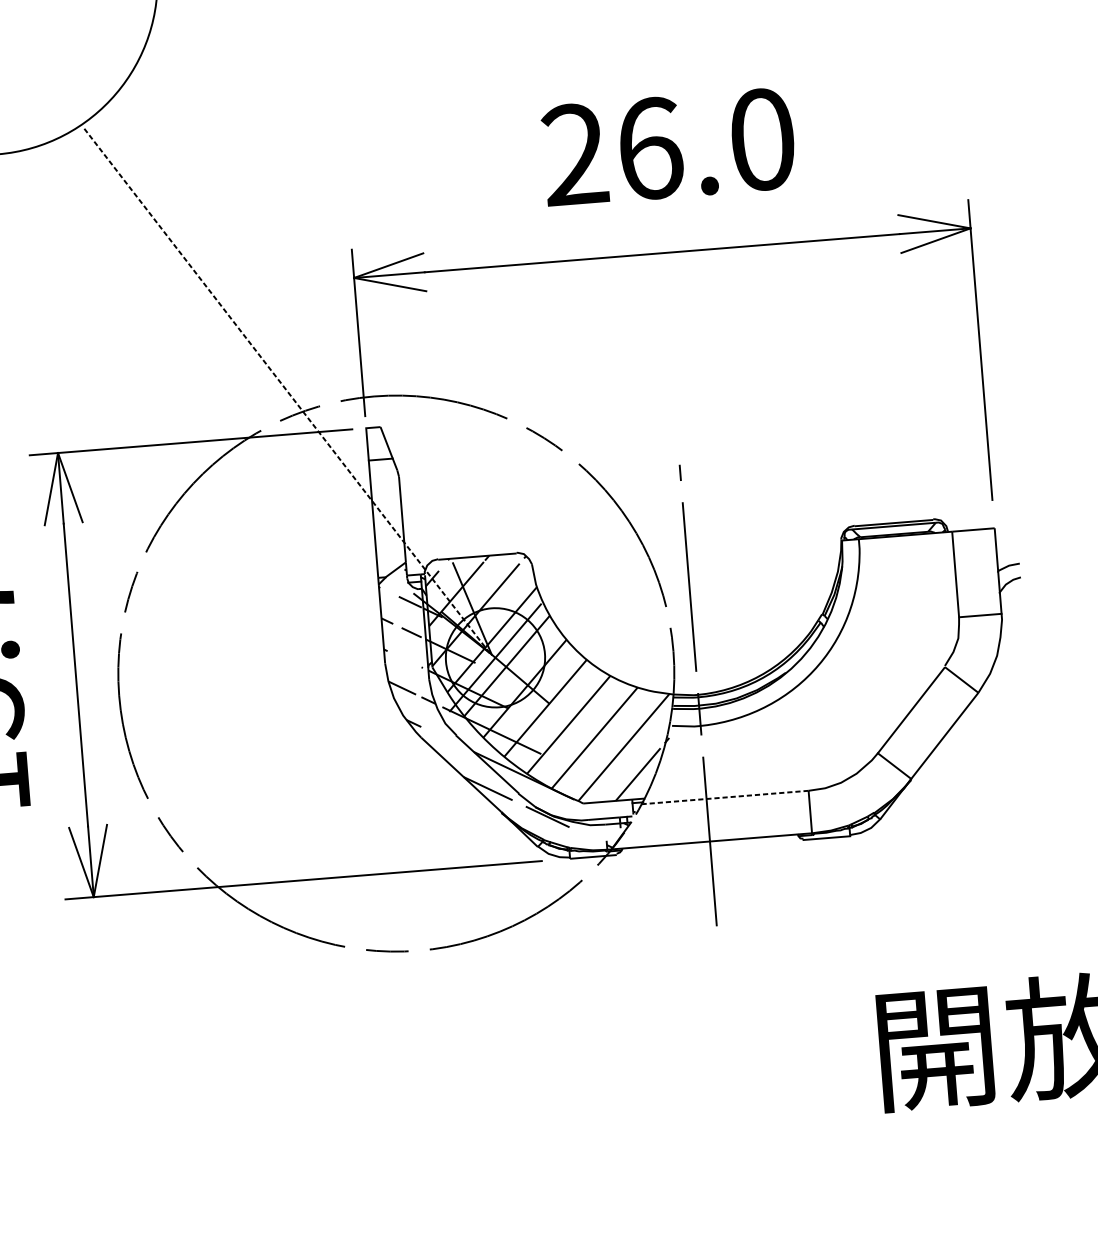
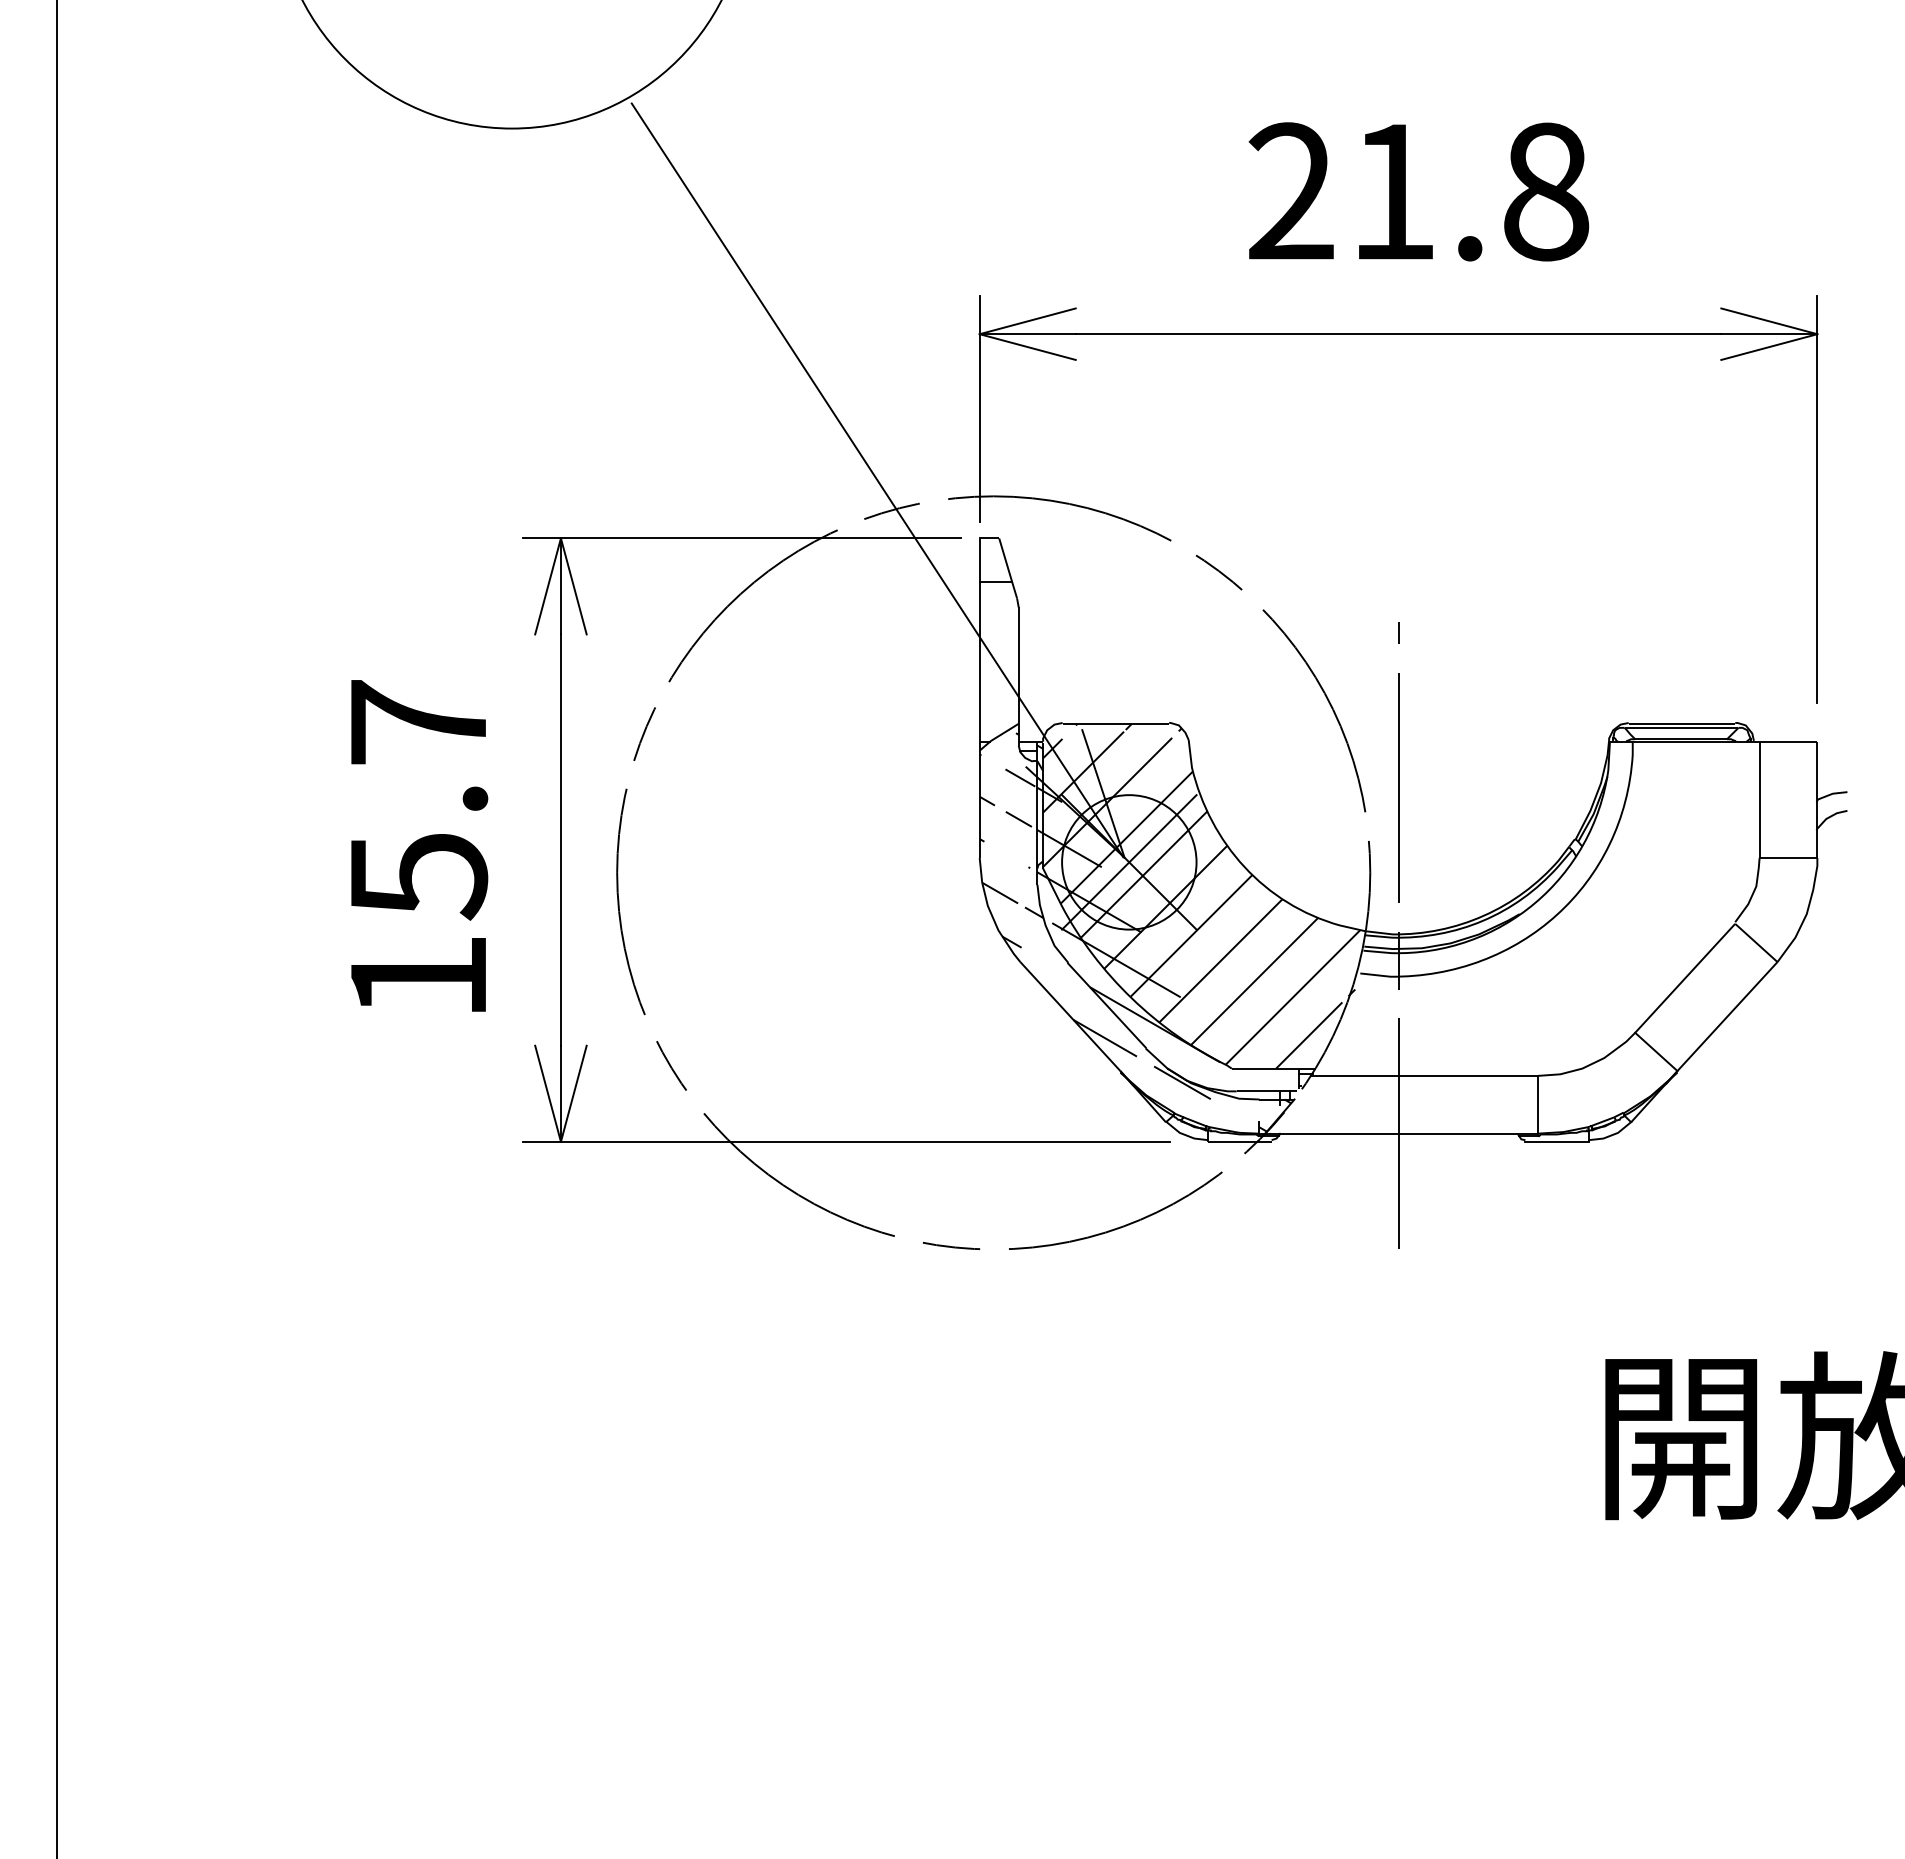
text: (707, 143) -> (1471, 191), 26.0 -> 21.8
line: (287, 391) -> (877, 480), dashed -> solid
line: (724, 797) -> (1423, 1075), dashed -> solid

